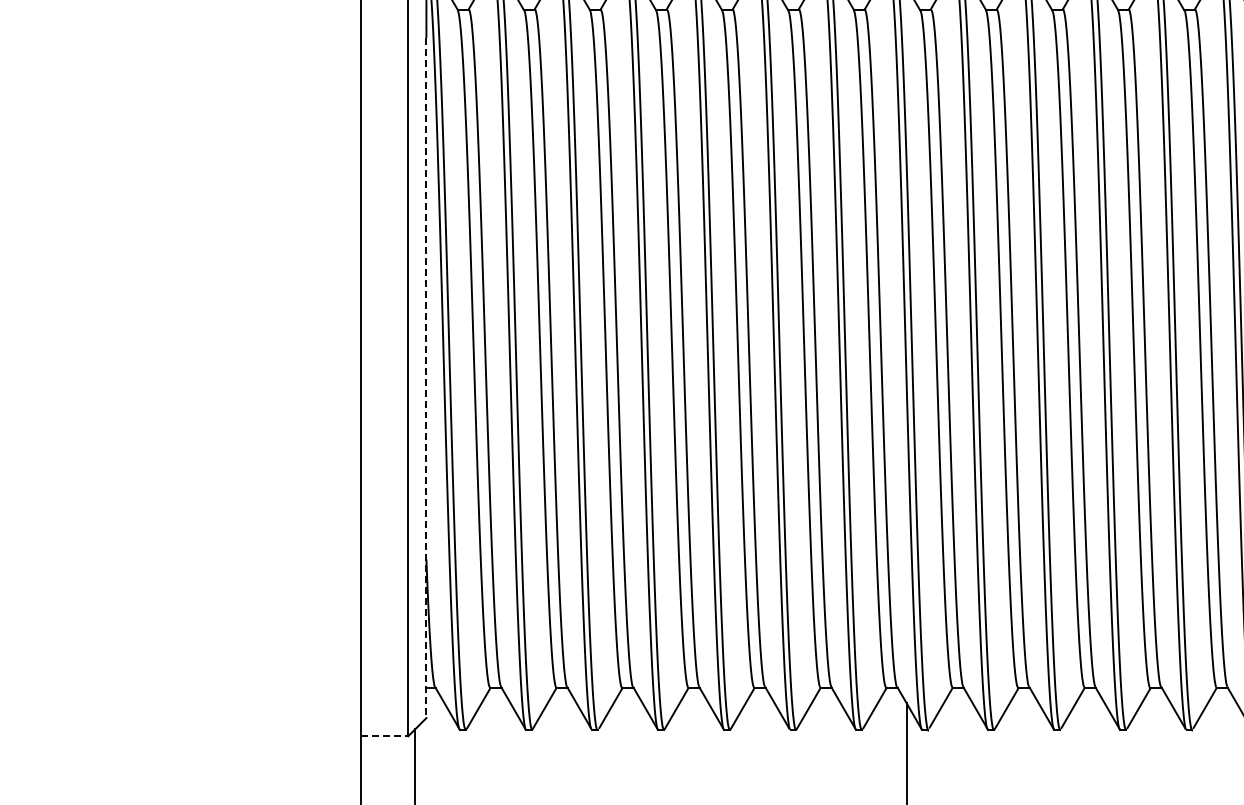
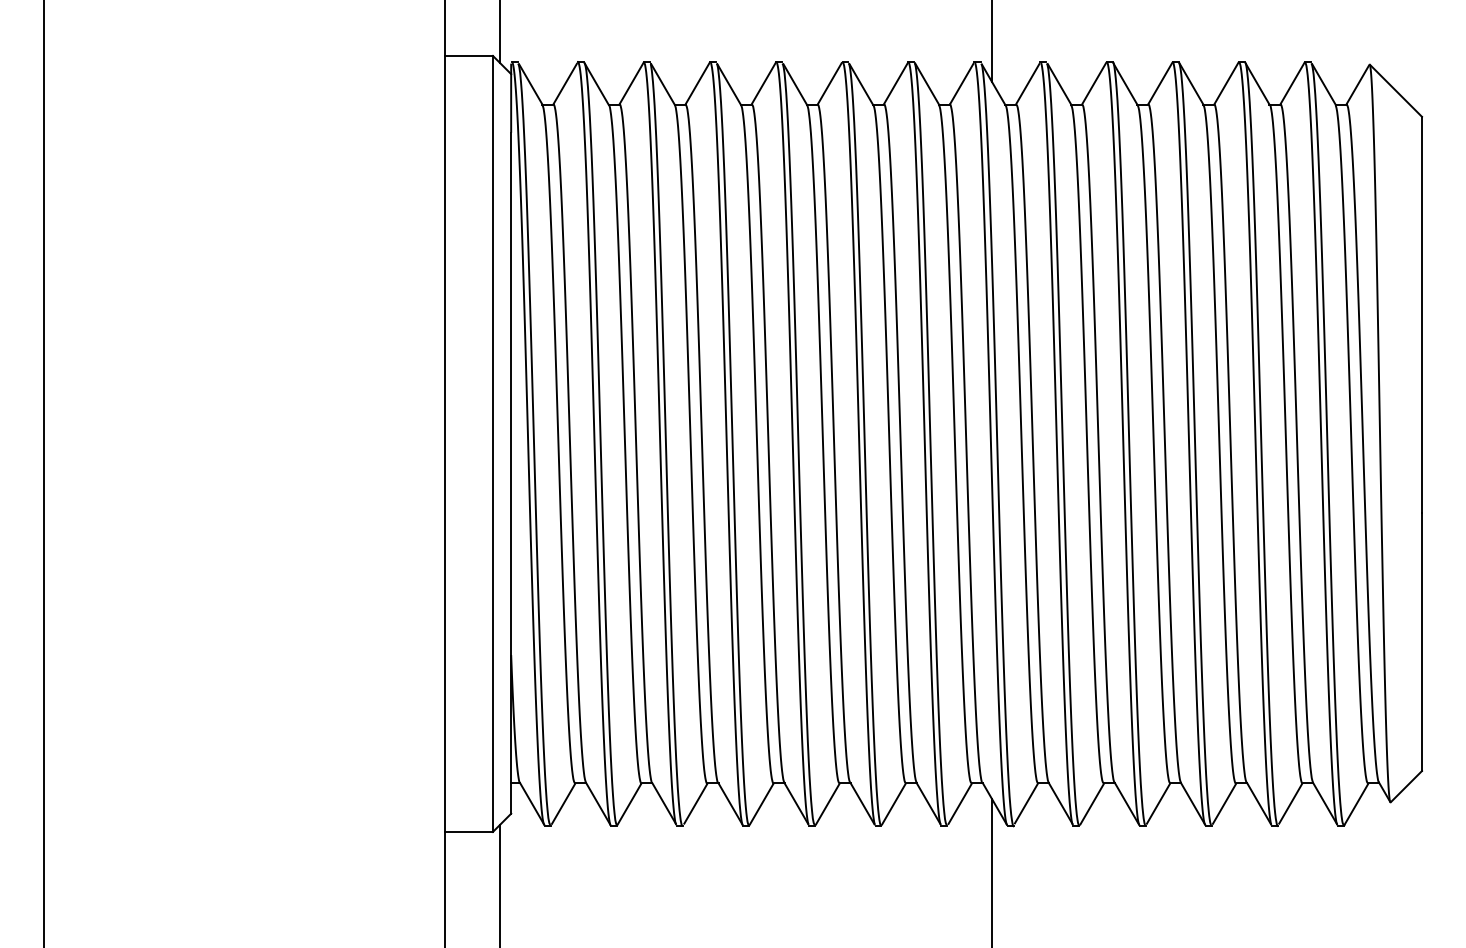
line: (426, 378) -> (511, 473), dashed -> solid
line: (384, 735) -> (469, 831), dashed -> solid

